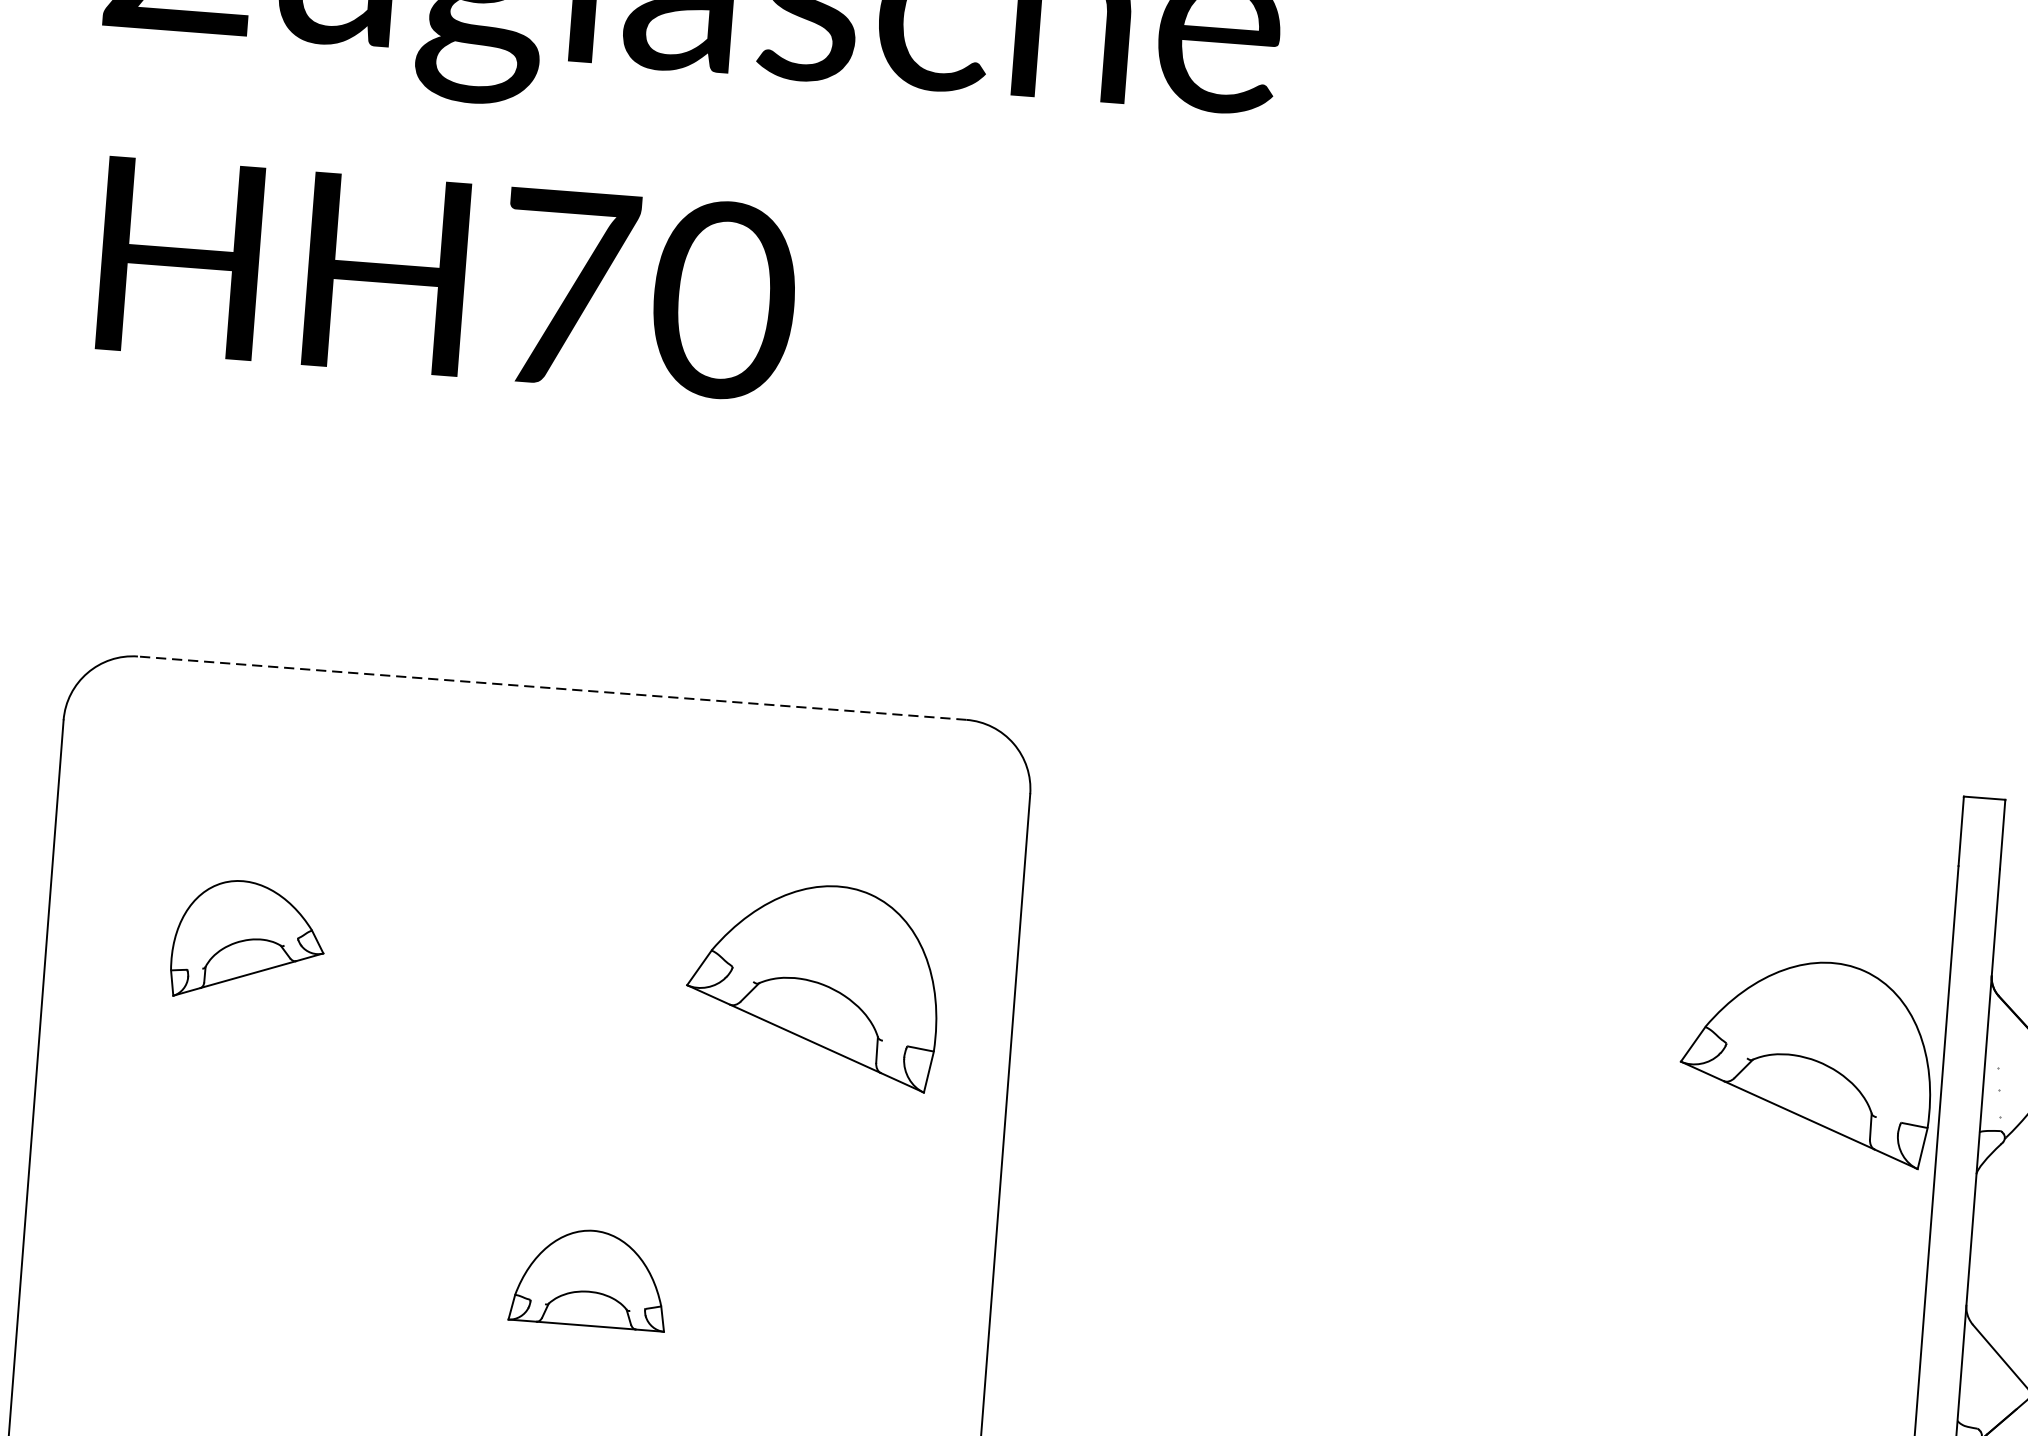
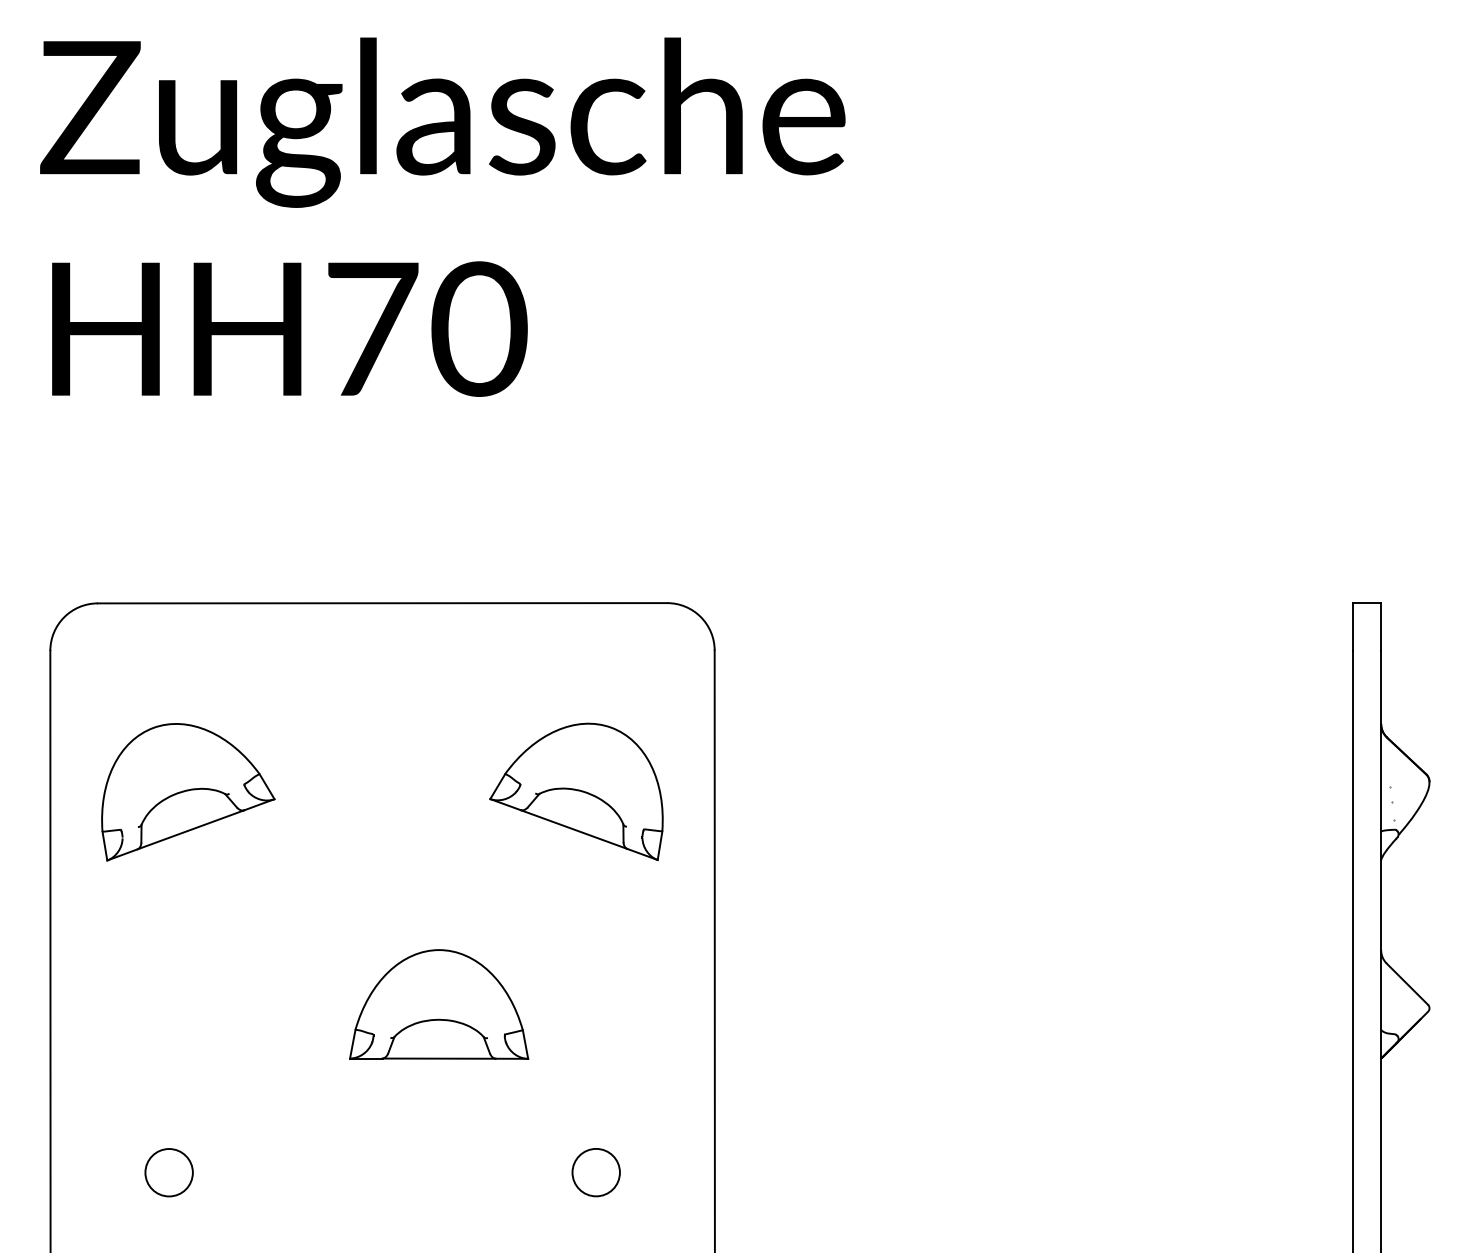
line: (552, 688) -> (382, 603), dashed -> solid
part: (248, 941) -> (188, 792), size x1.67
part: (1807, 1060) -> (1259, 791), removed
part: (590, 1278) -> (439, 1004), size x1.67

